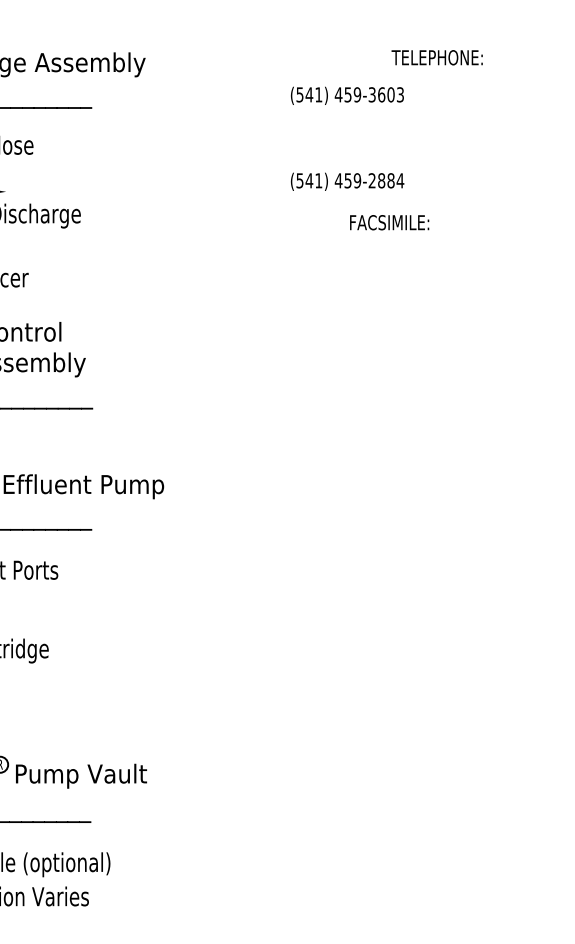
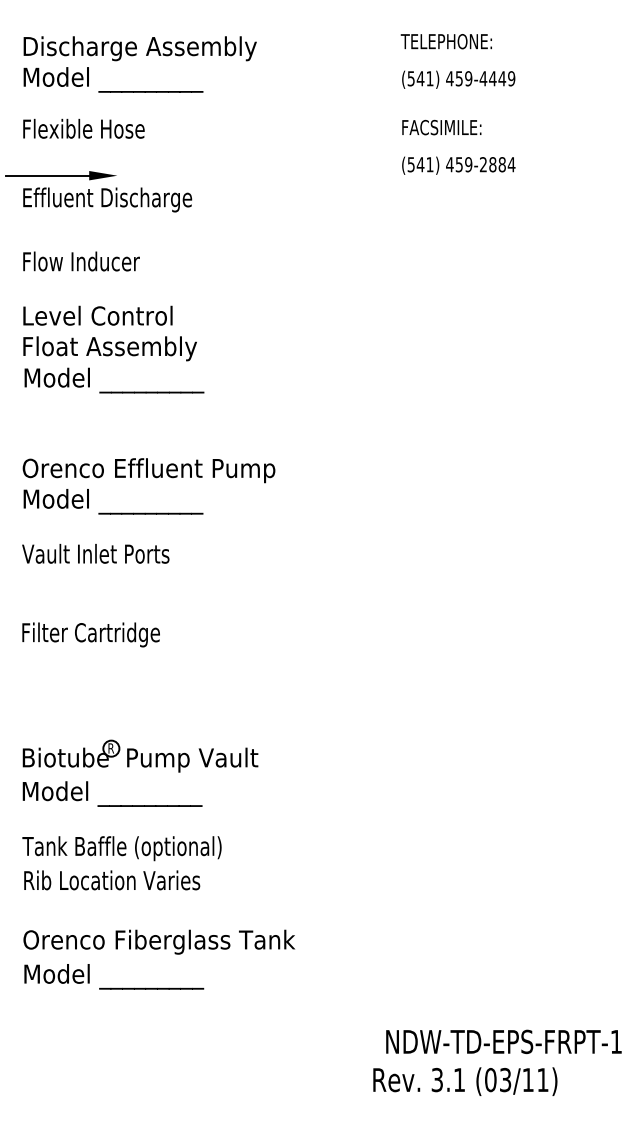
text: (436, 57) -> (445, 41), moved
text: (386, 94) -> (497, 78), 459-3603 -> 459-4449
text: (389, 222) -> (441, 127), moved

